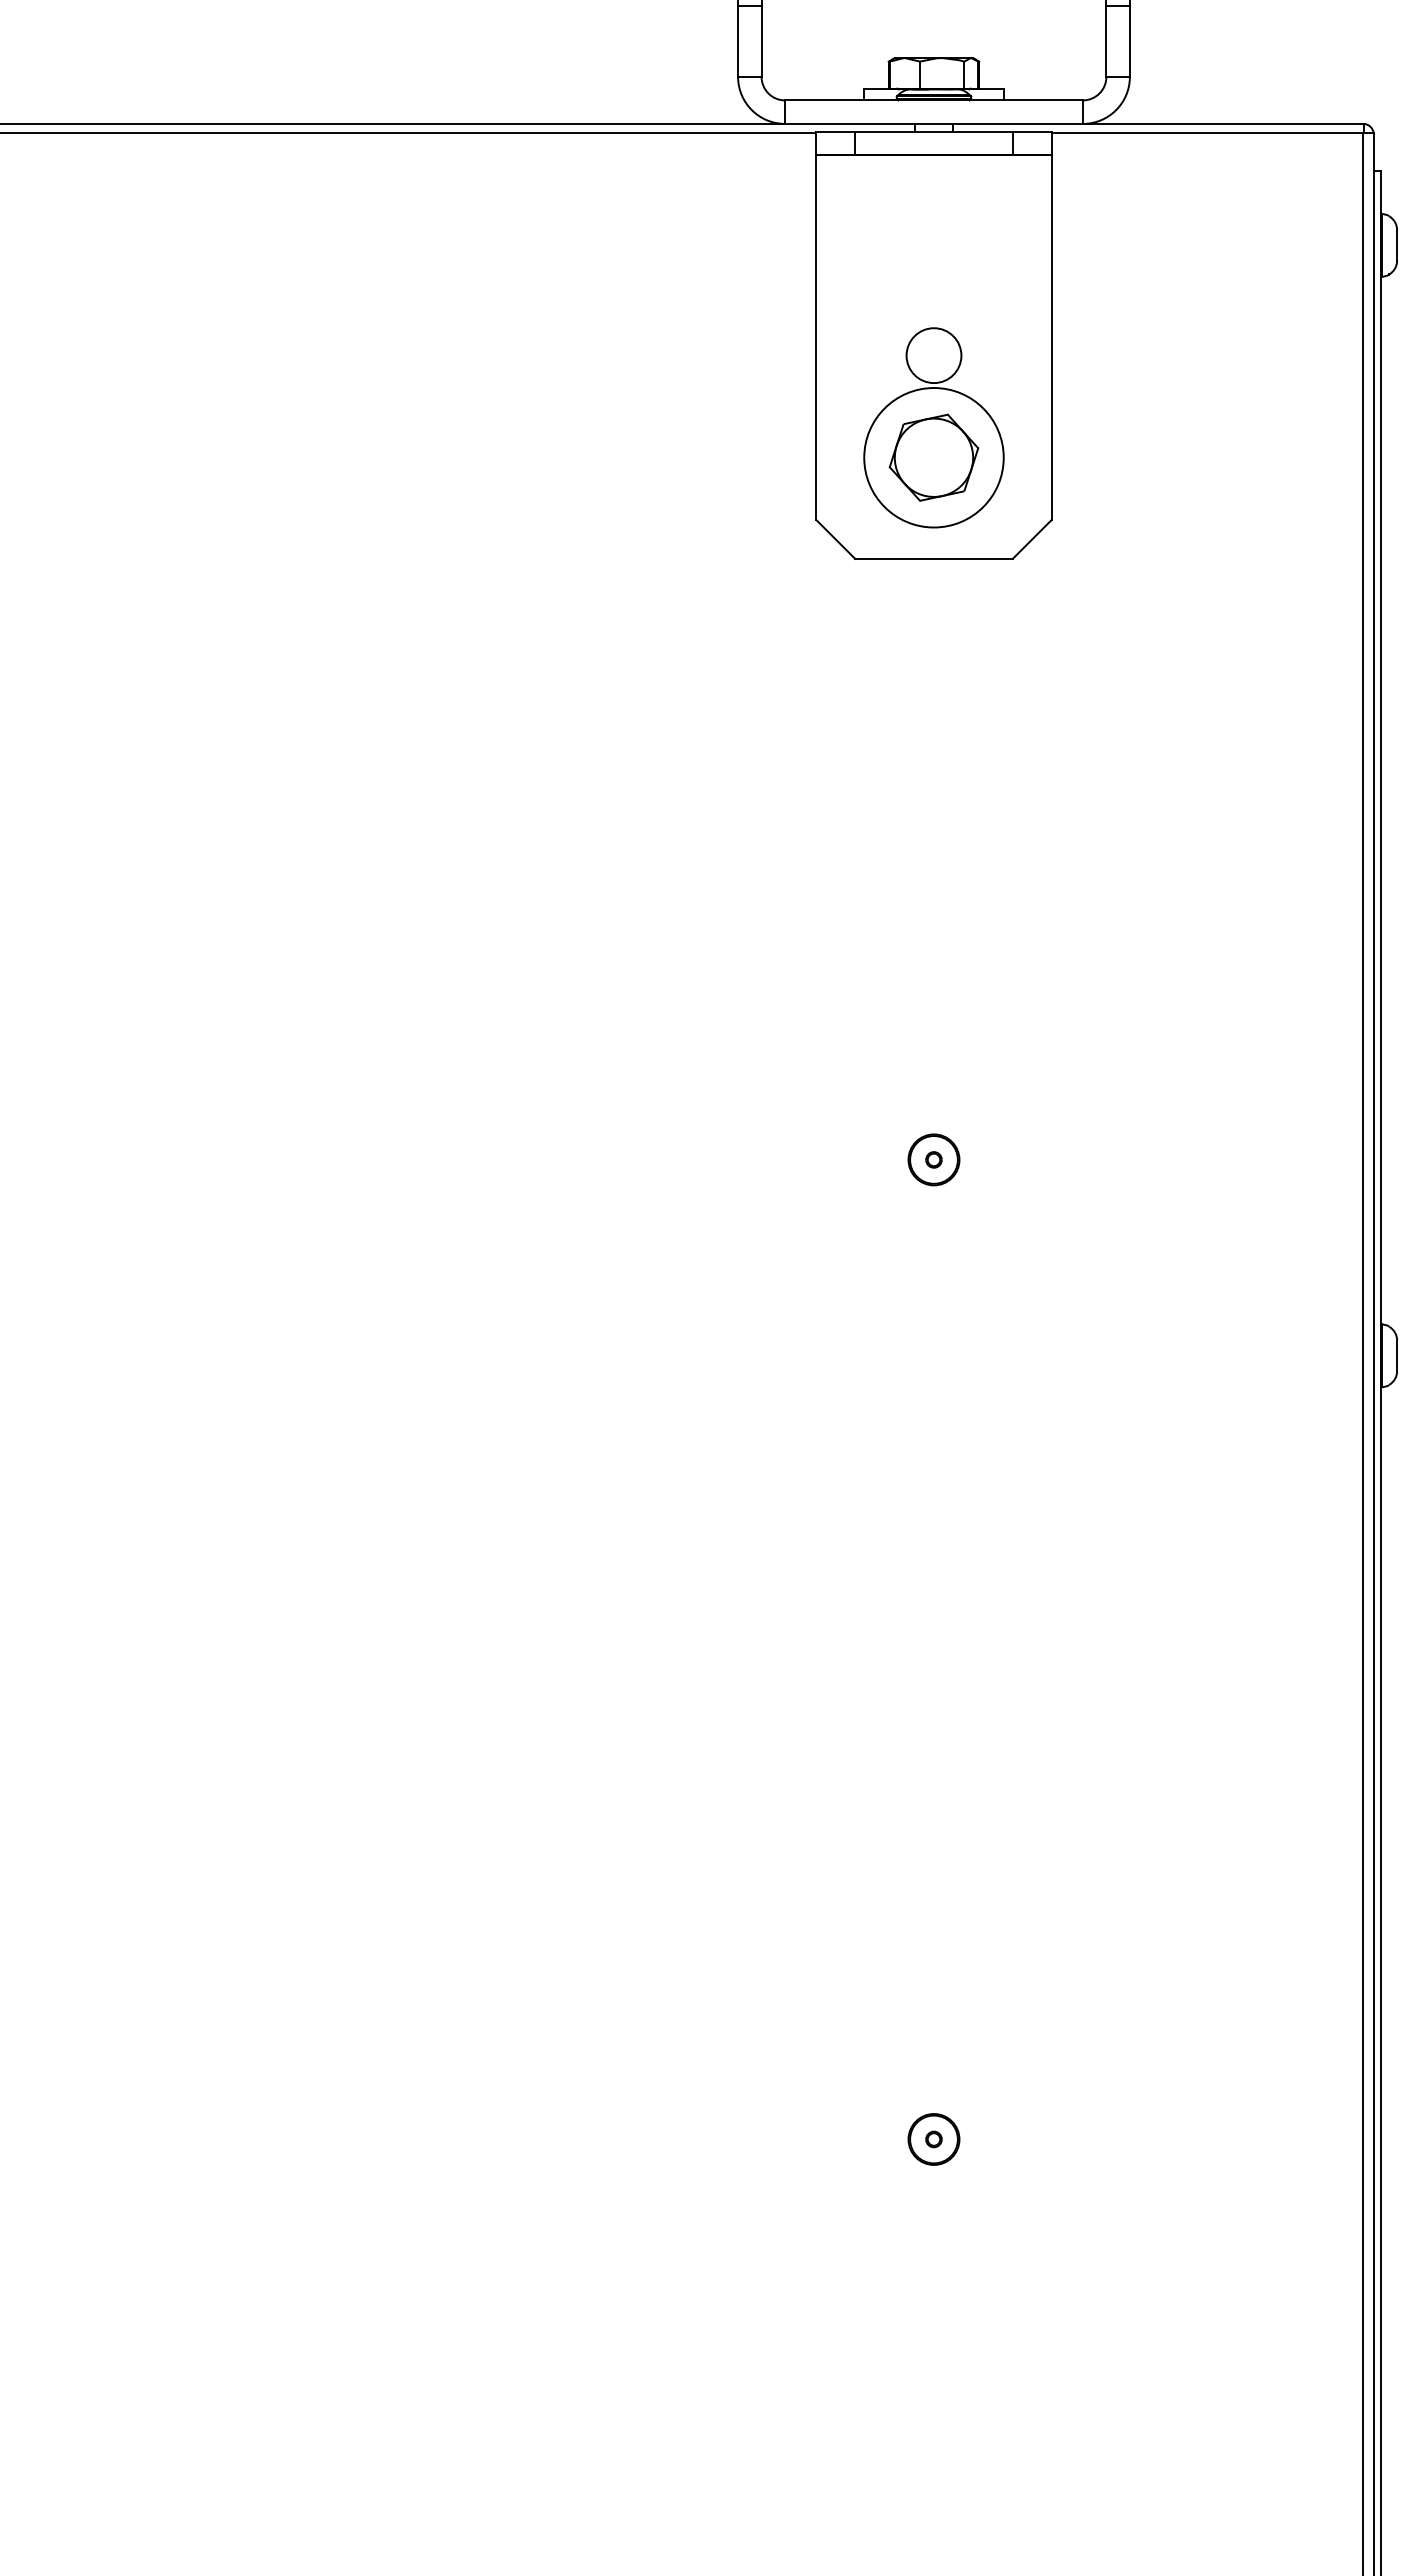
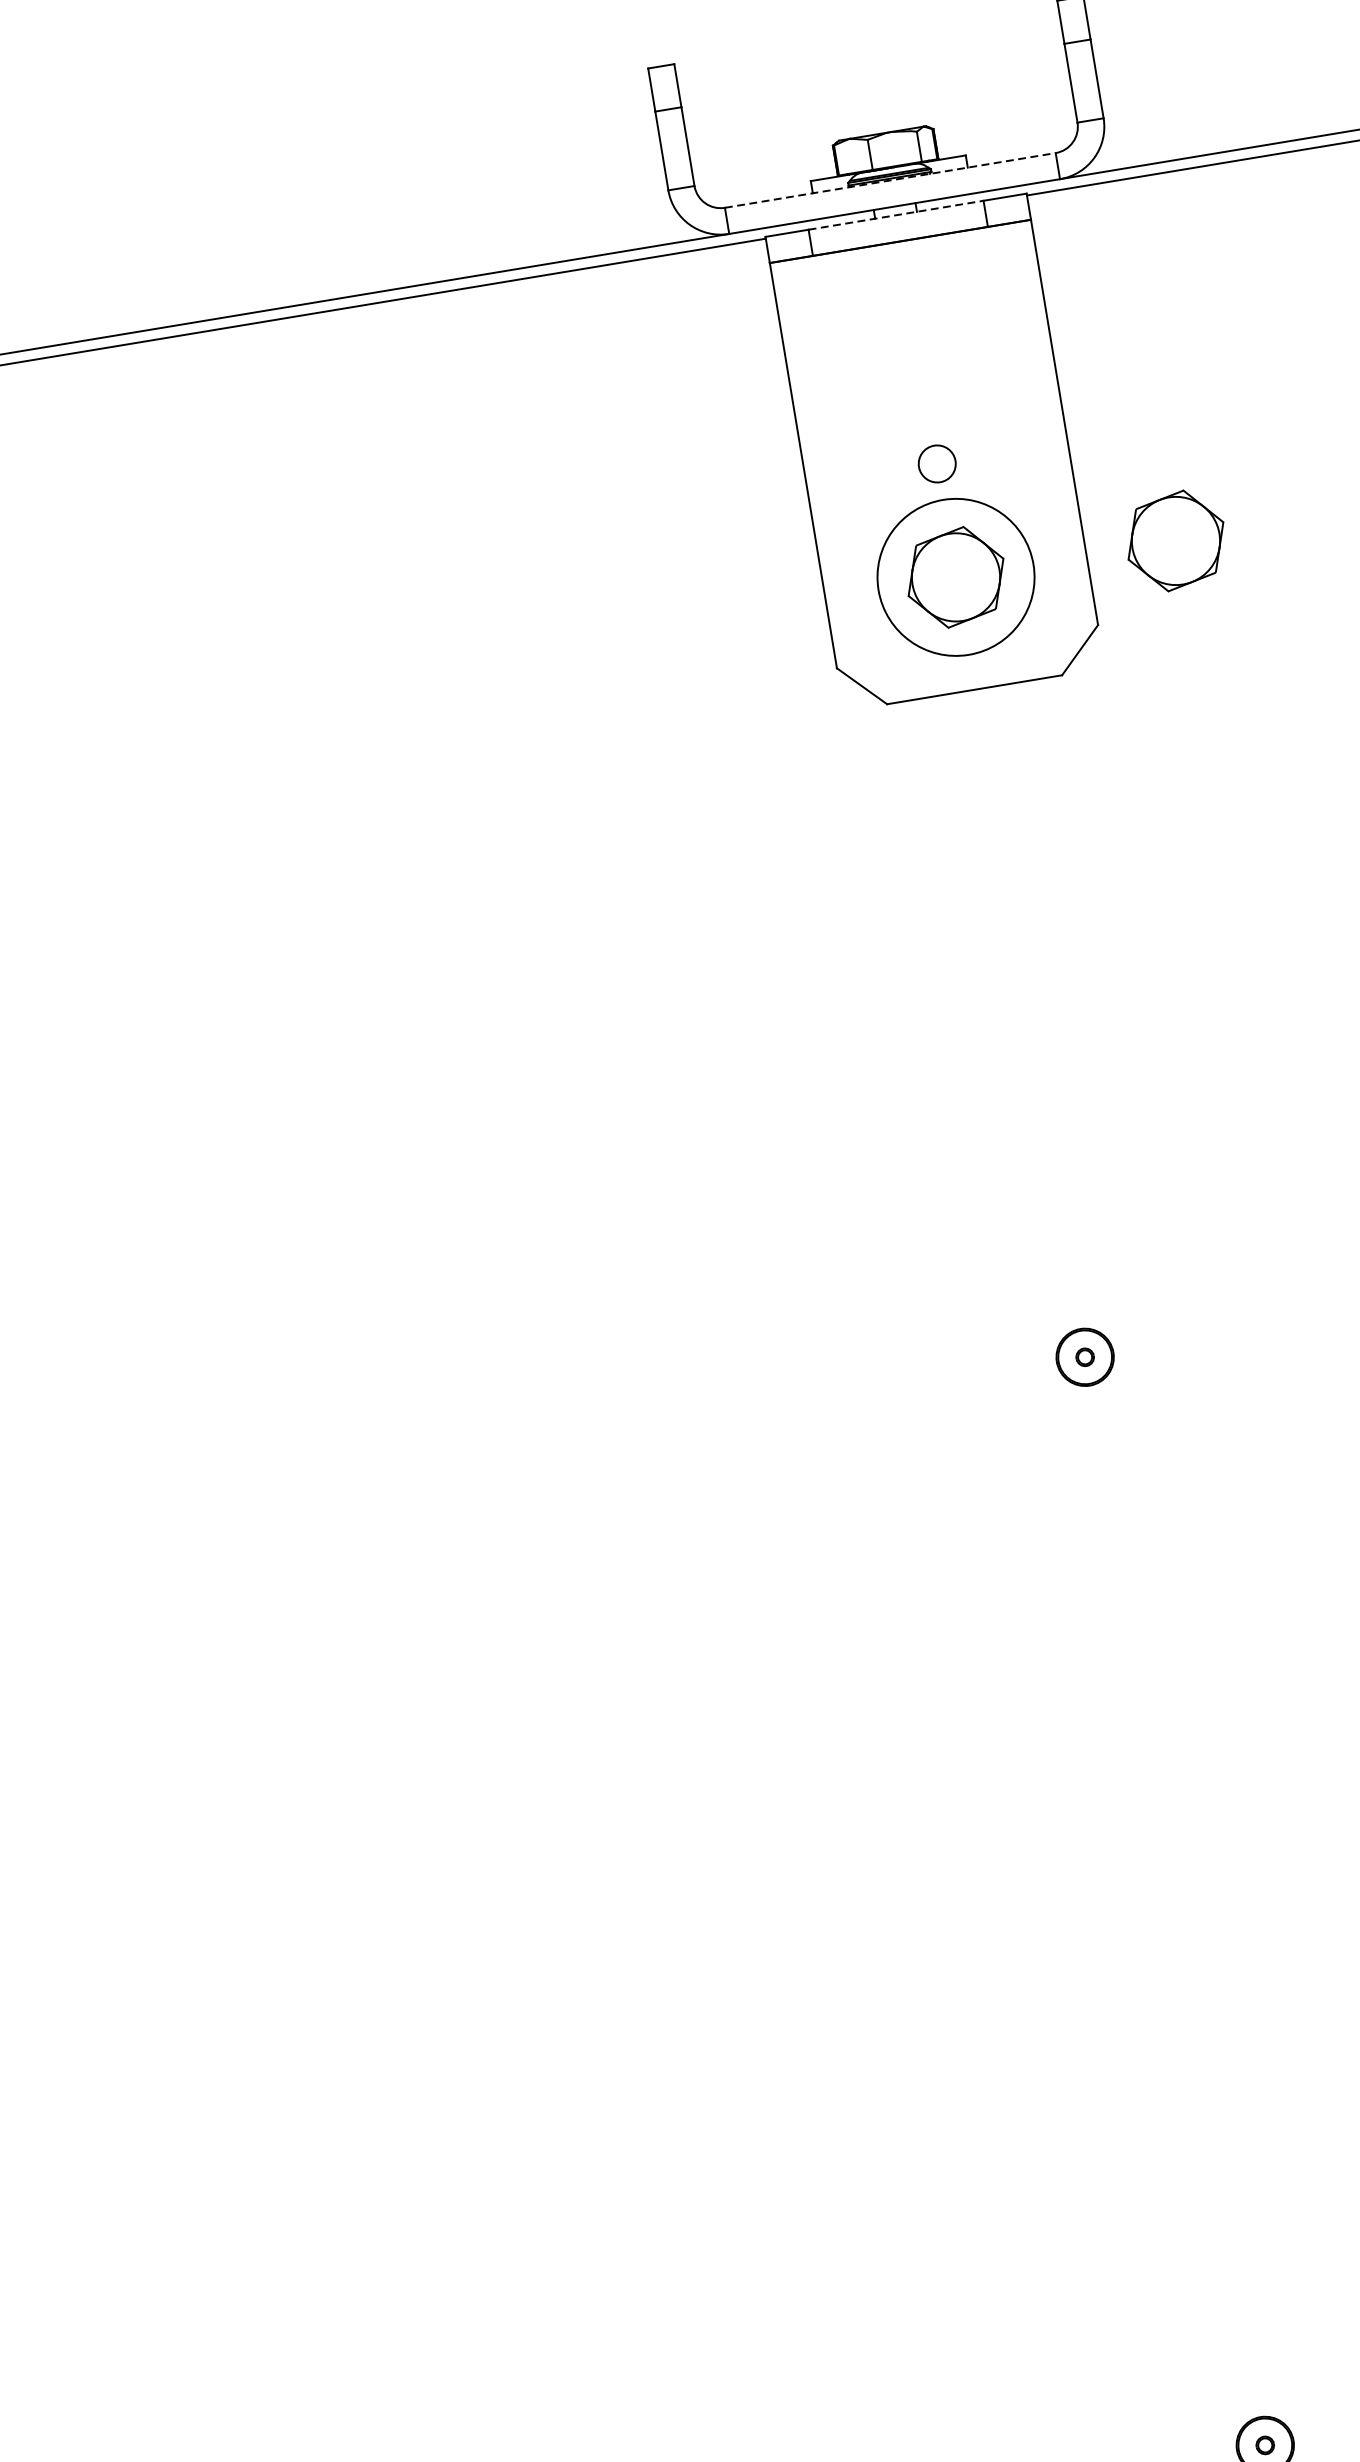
line: (933, 100) -> (889, 180), solid -> dashed
line: (933, 131) -> (895, 215), solid -> dashed
circle: (933, 355) -> (936, 463), size x0.6
part: (1131, 457) -> (1175, 540), added

